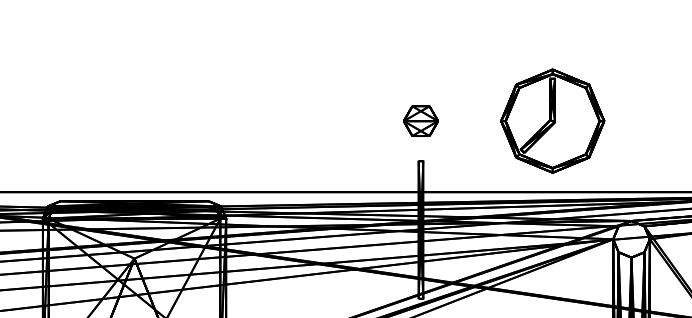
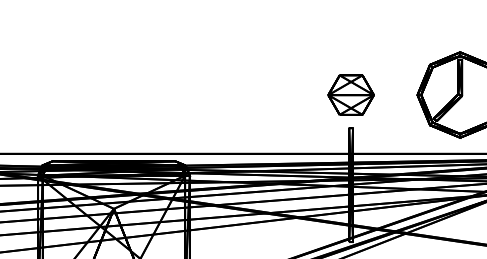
part: (420, 120) -> (350, 94), size x1.6

